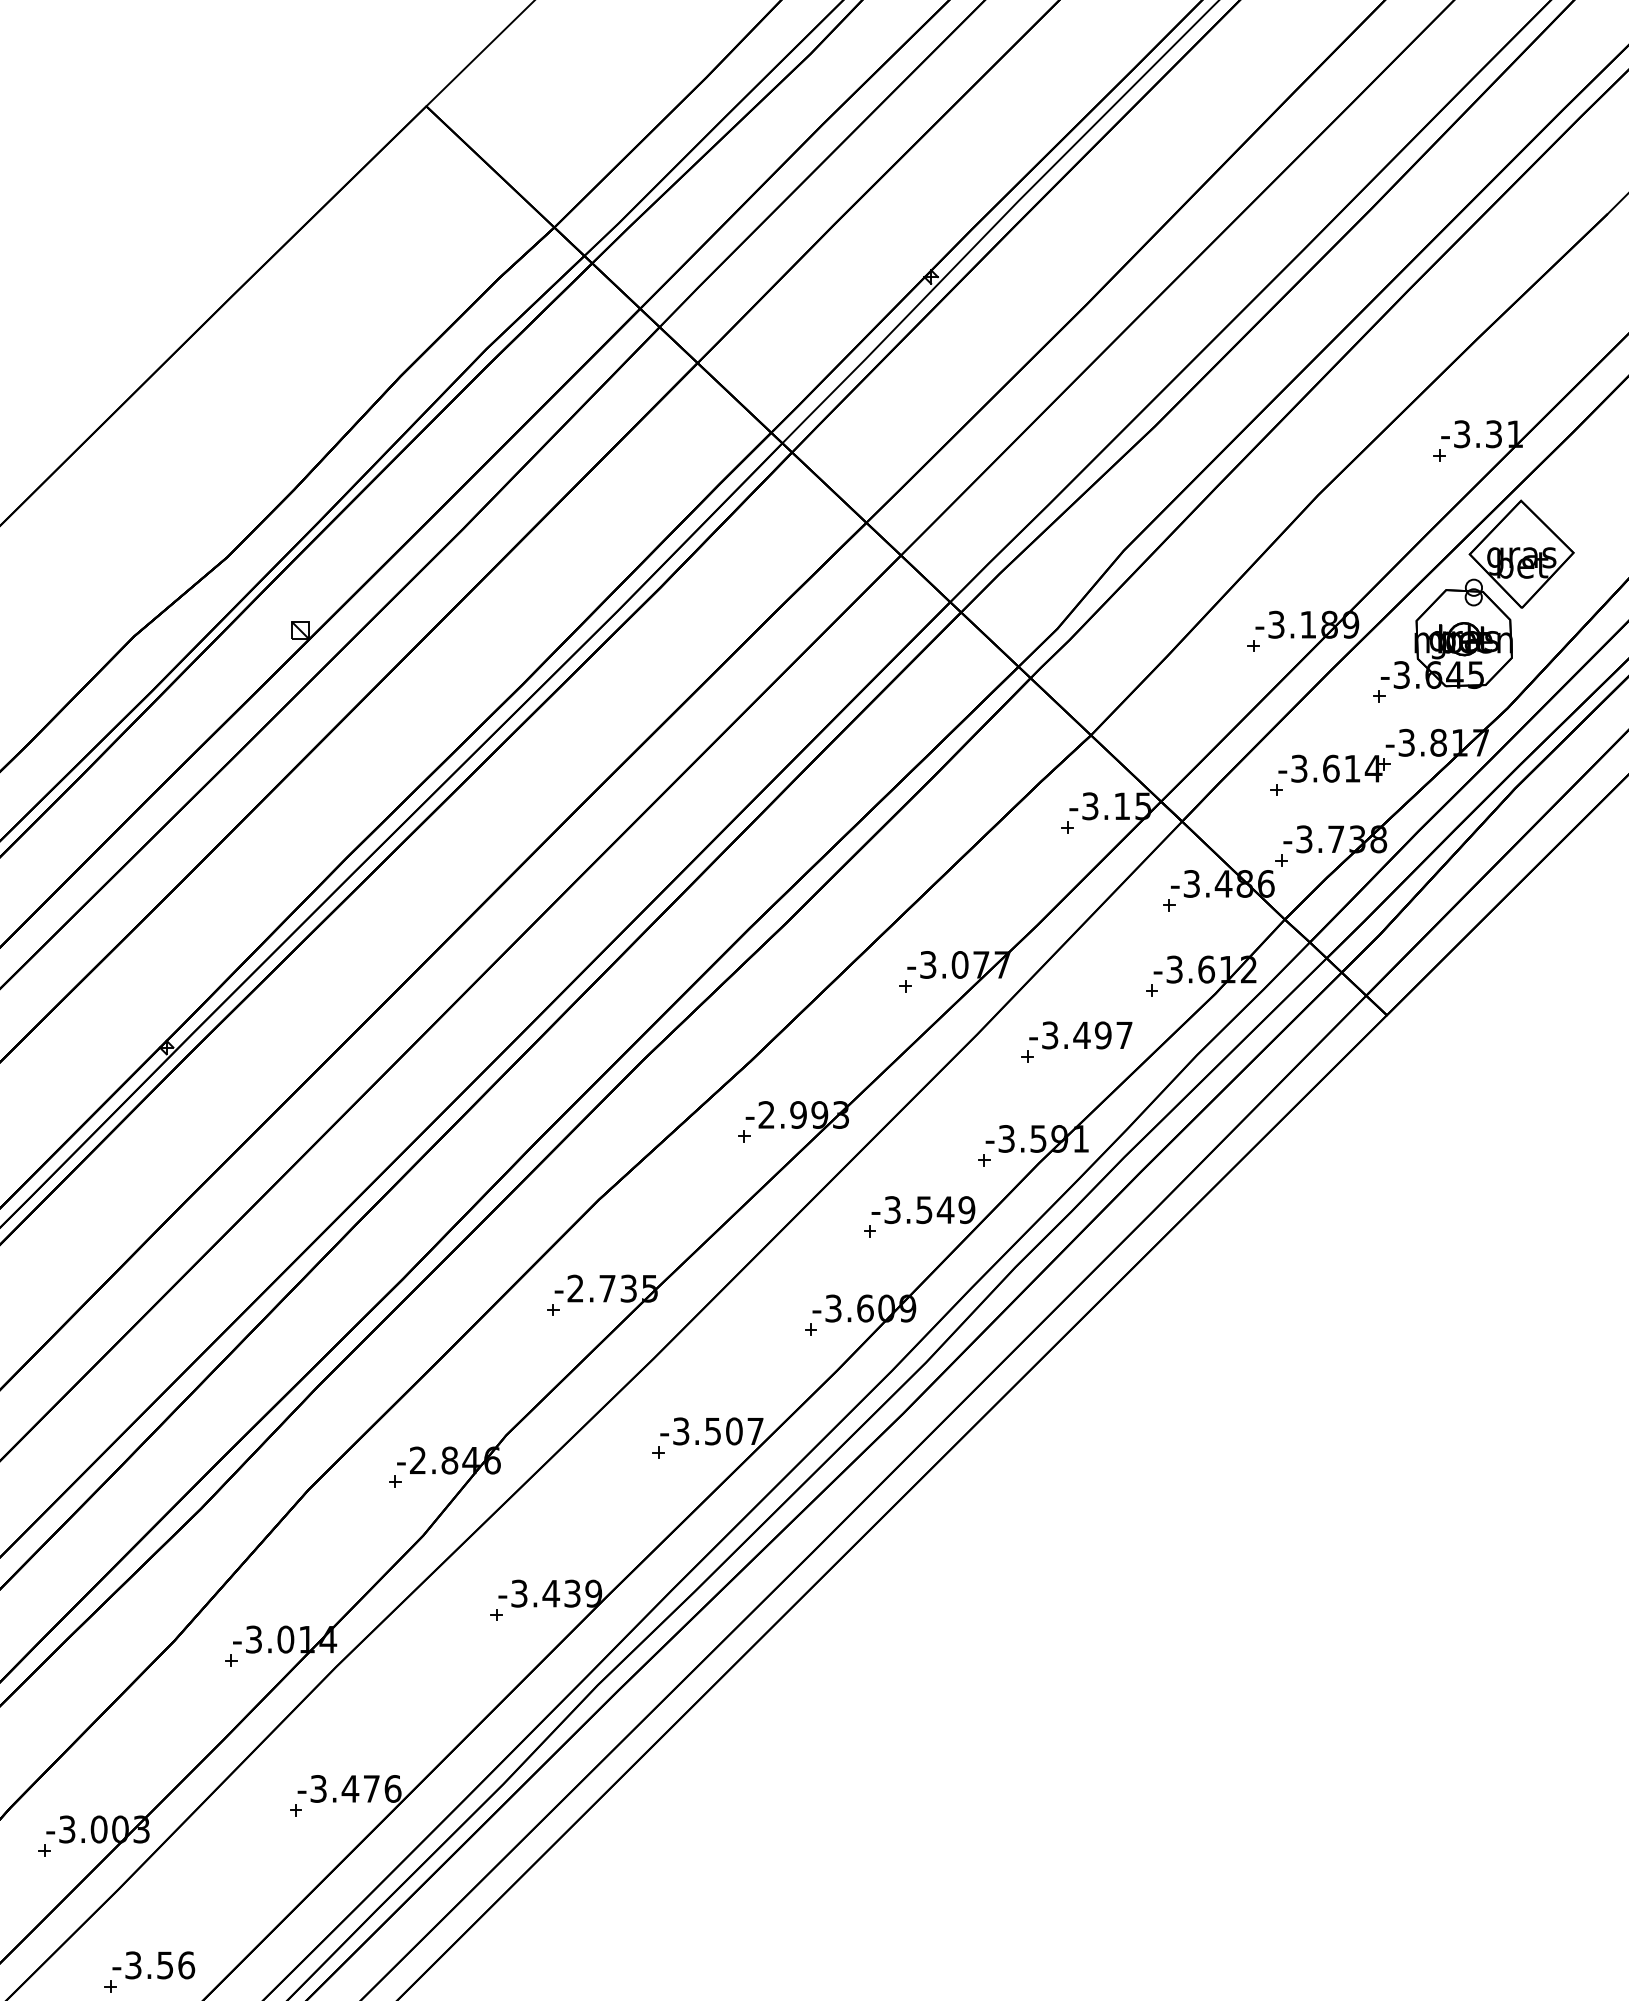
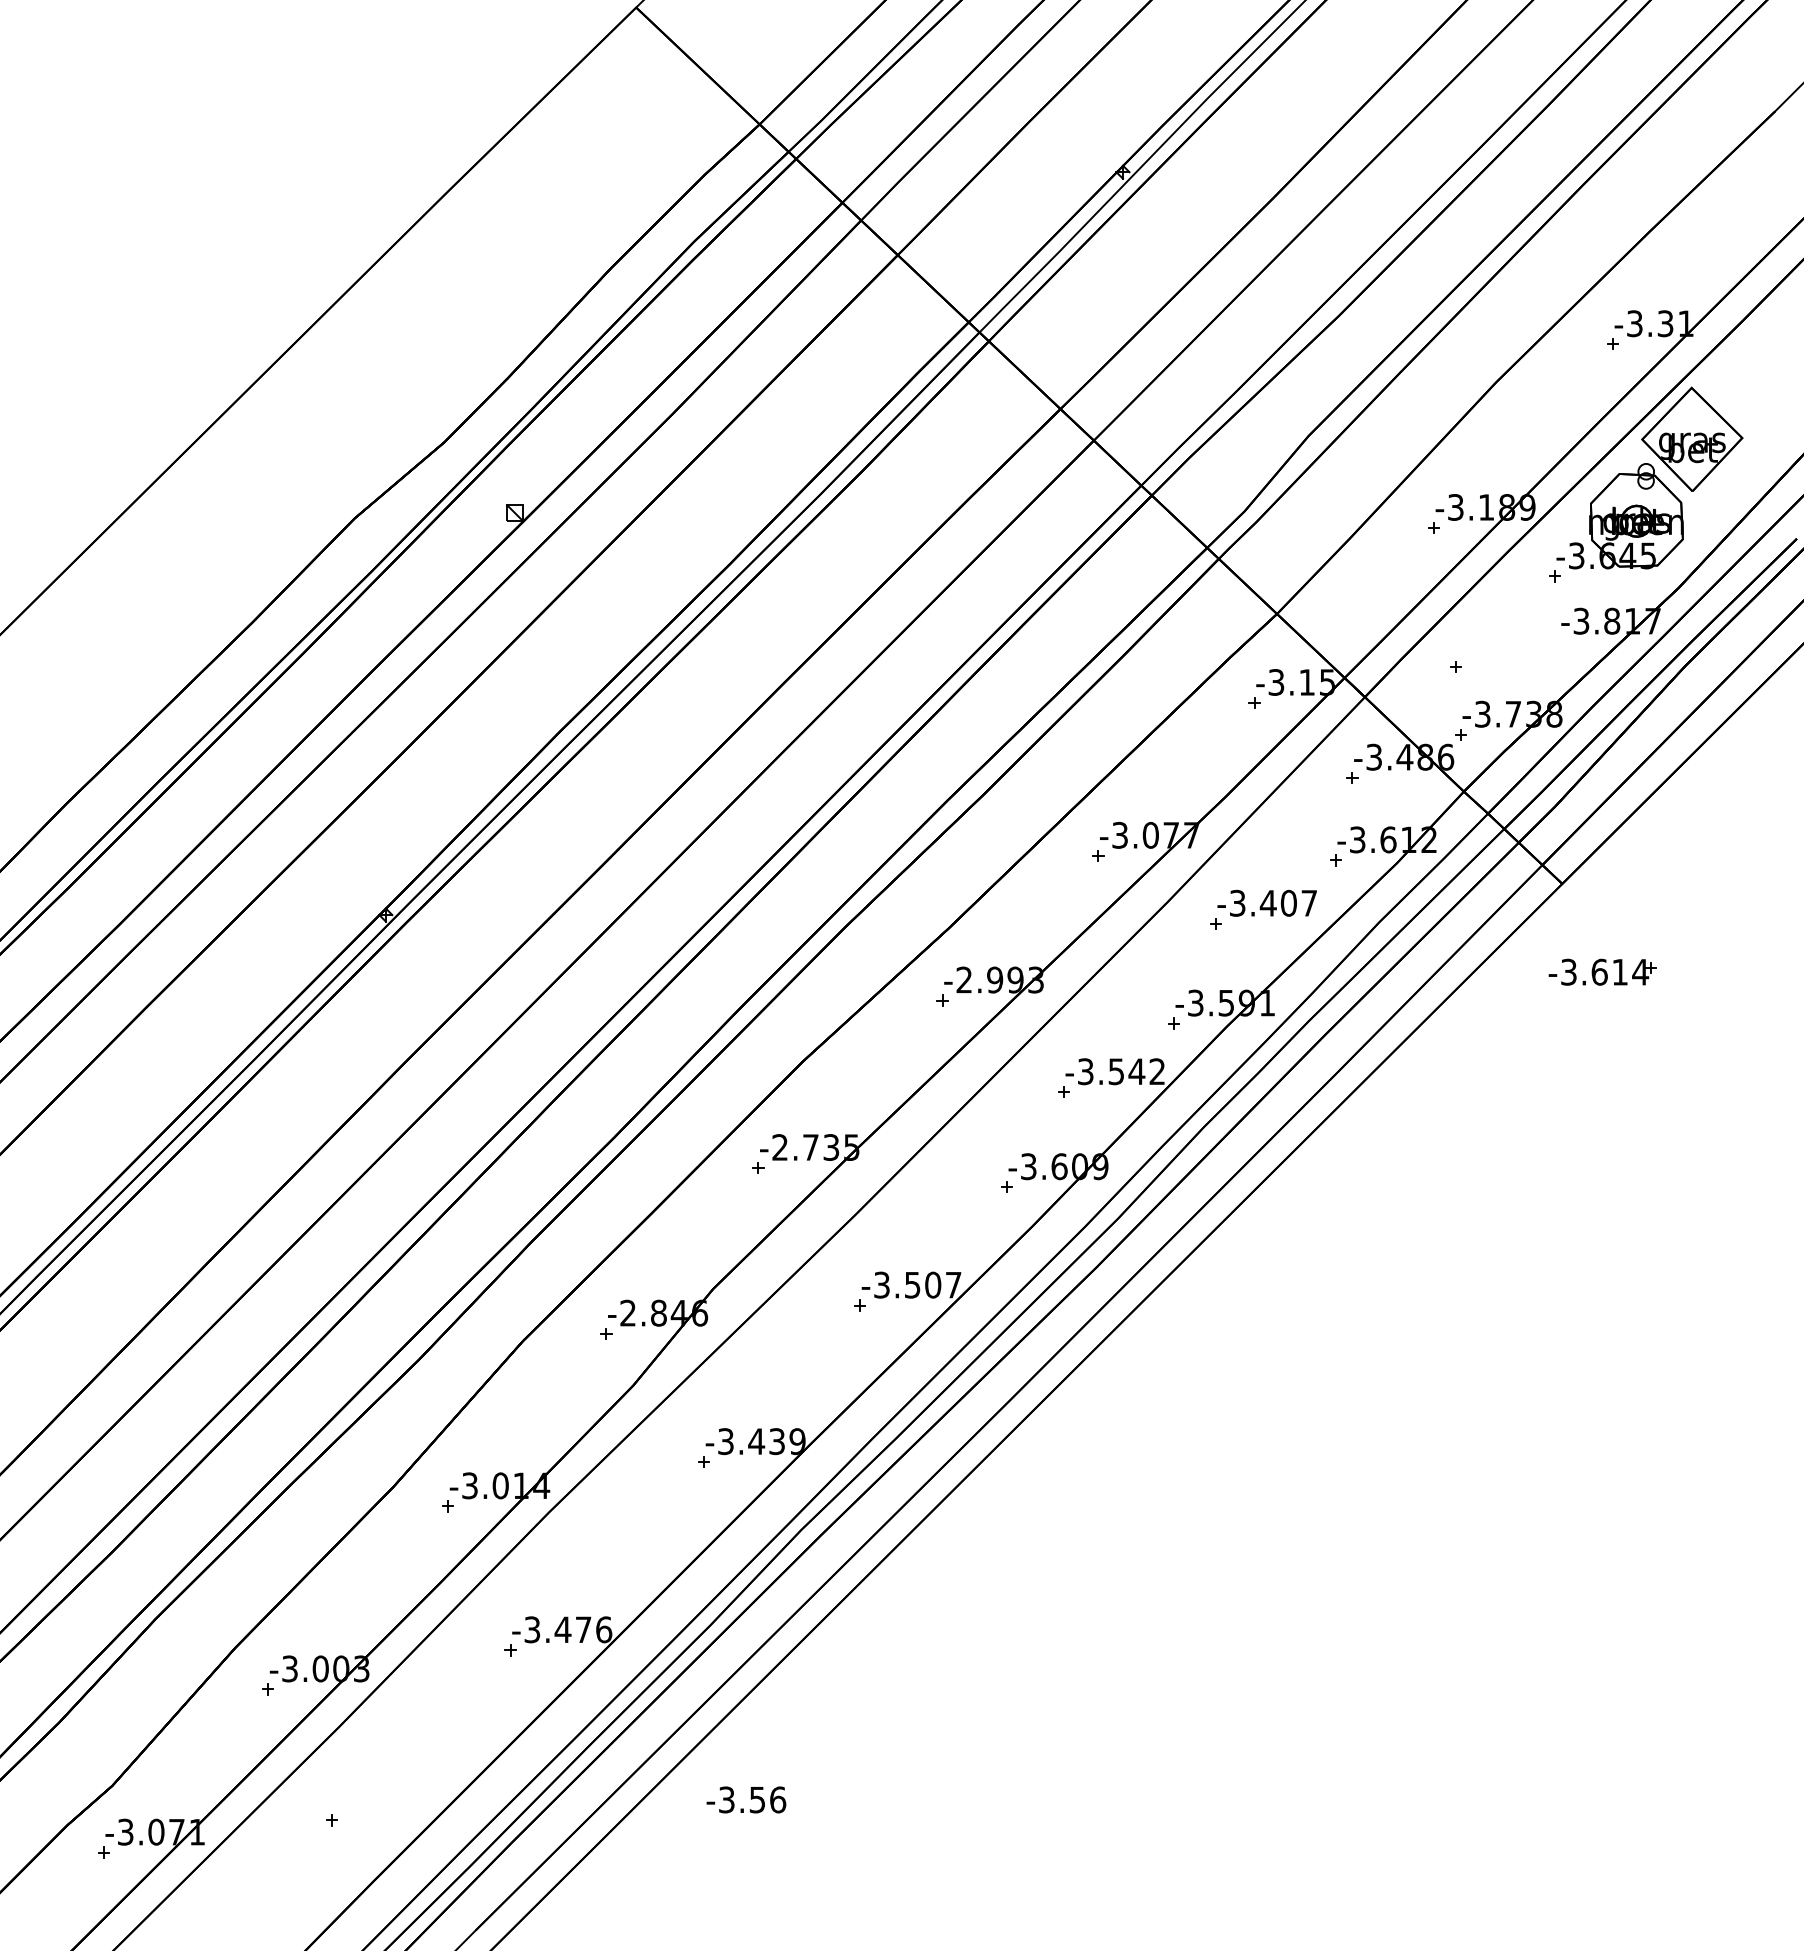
part: (1334, 767) -> (1602, 971), moved
text: (1102, 1035) -> (1288, 903), -3.497 -> -3.407
text: (967, 1209) -> (1157, 1071), -3.549 -> -3.542
text: (153, 1964) -> (746, 1799), moved

